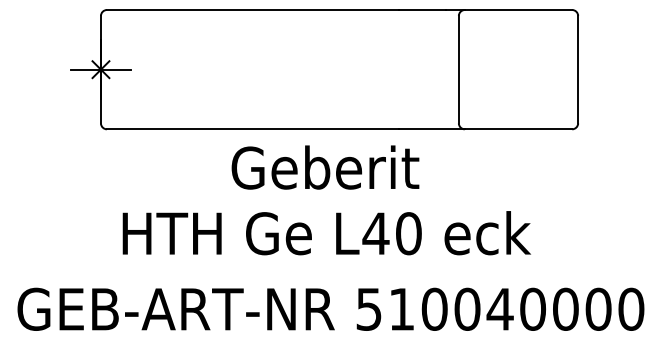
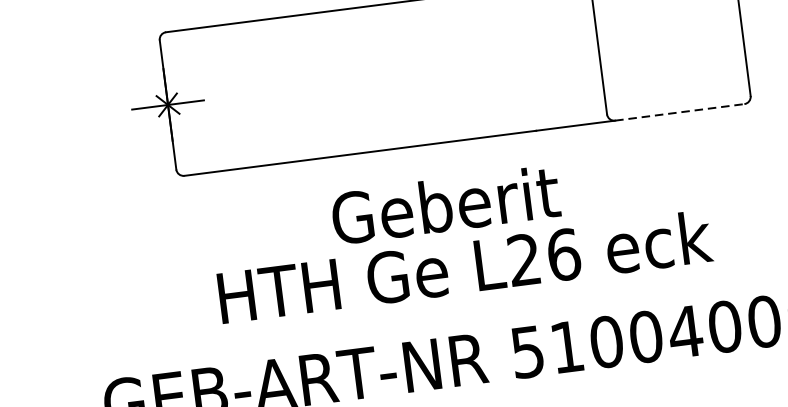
line: (518, 129) -> (679, 112), solid -> dashed
text: (325, 167) -> (445, 204), moved
text: (391, 233) -> (542, 257), L40 -> L26

